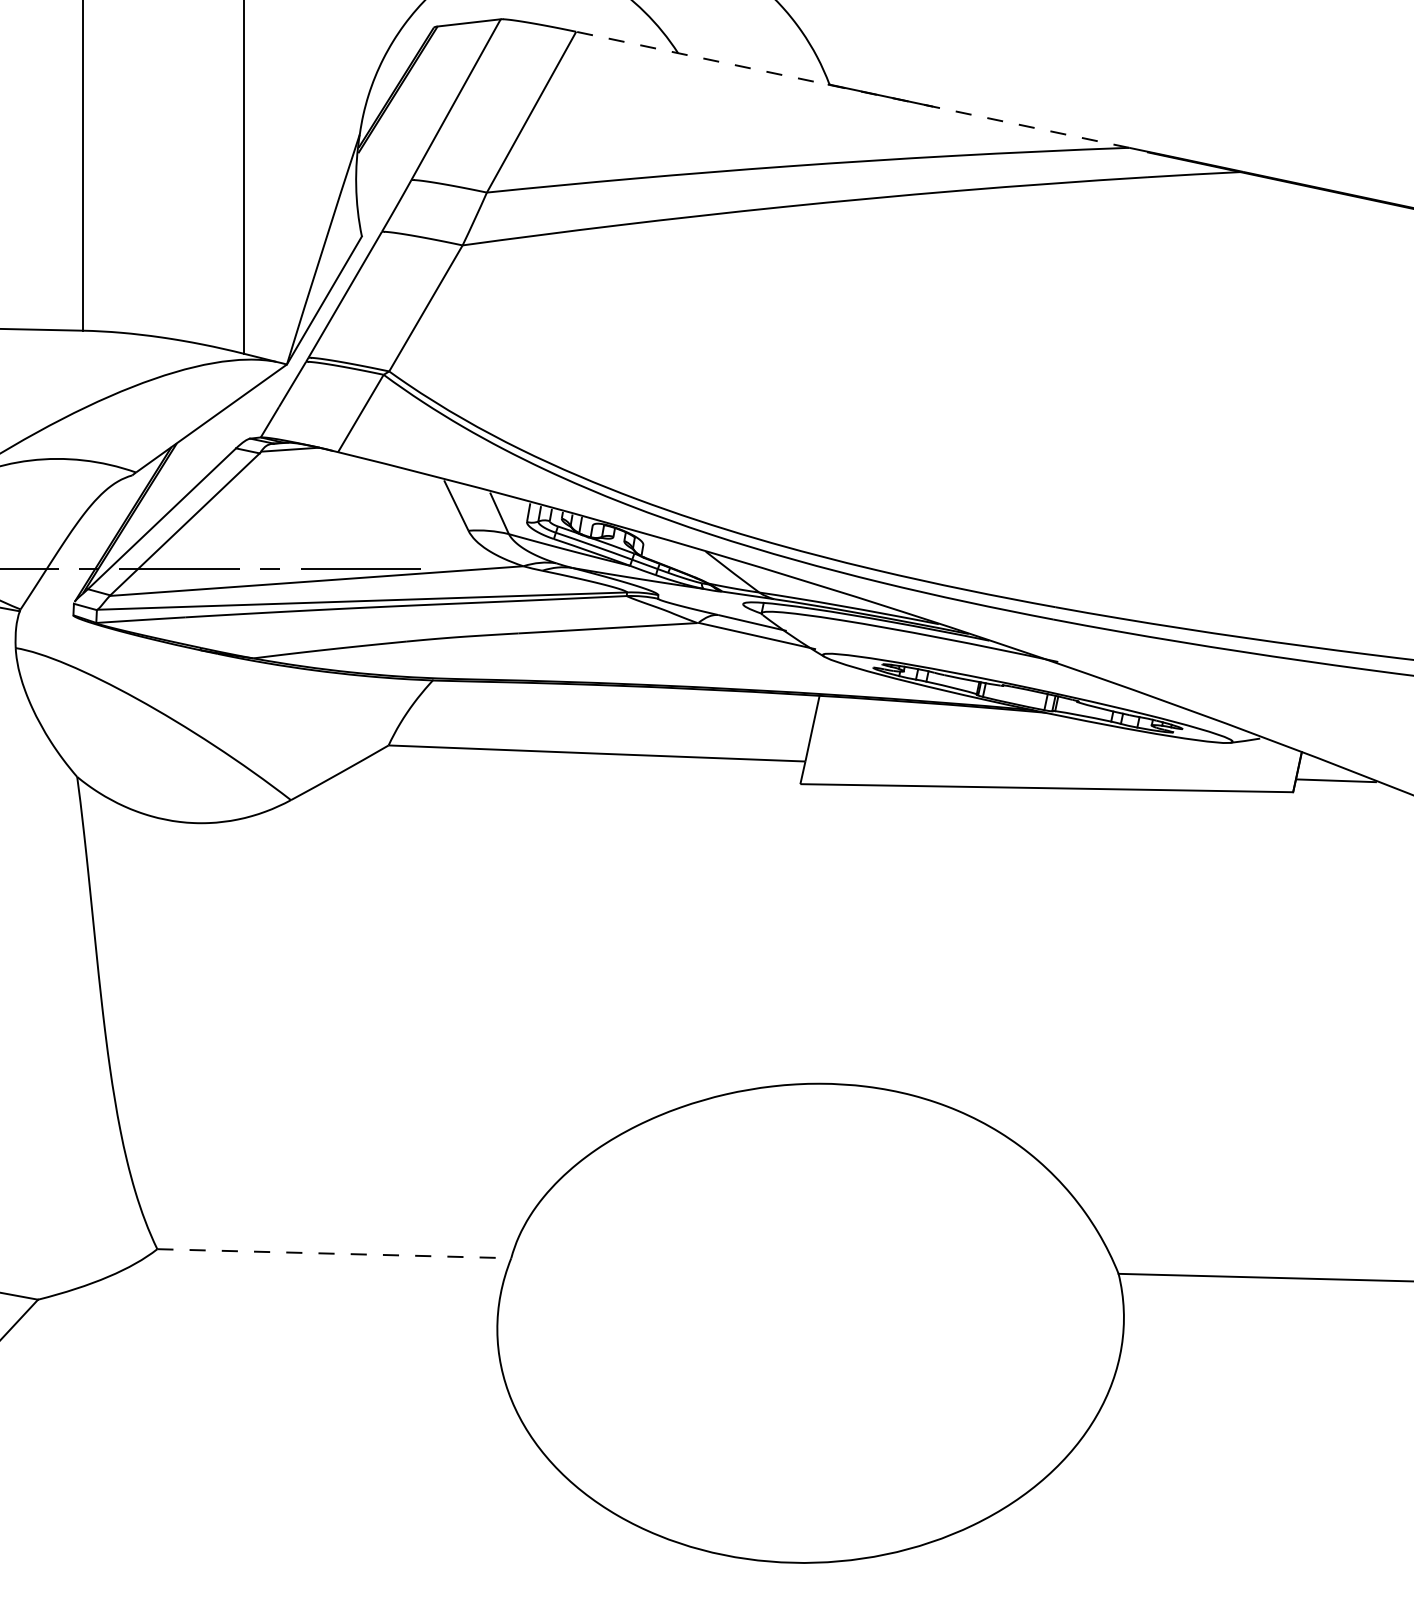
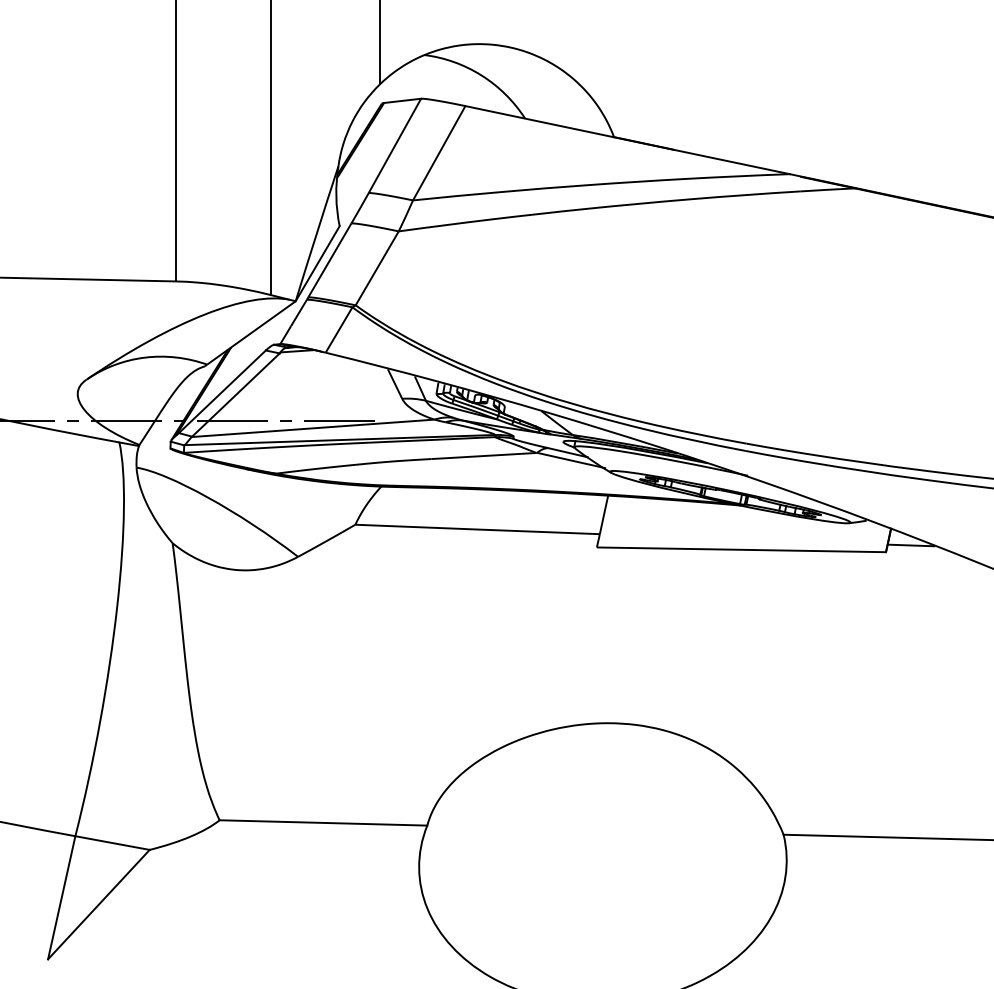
line: (852, 90) -> (627, 140), dashed -> solid
line: (334, 1252) -> (323, 822), dashed -> solid

